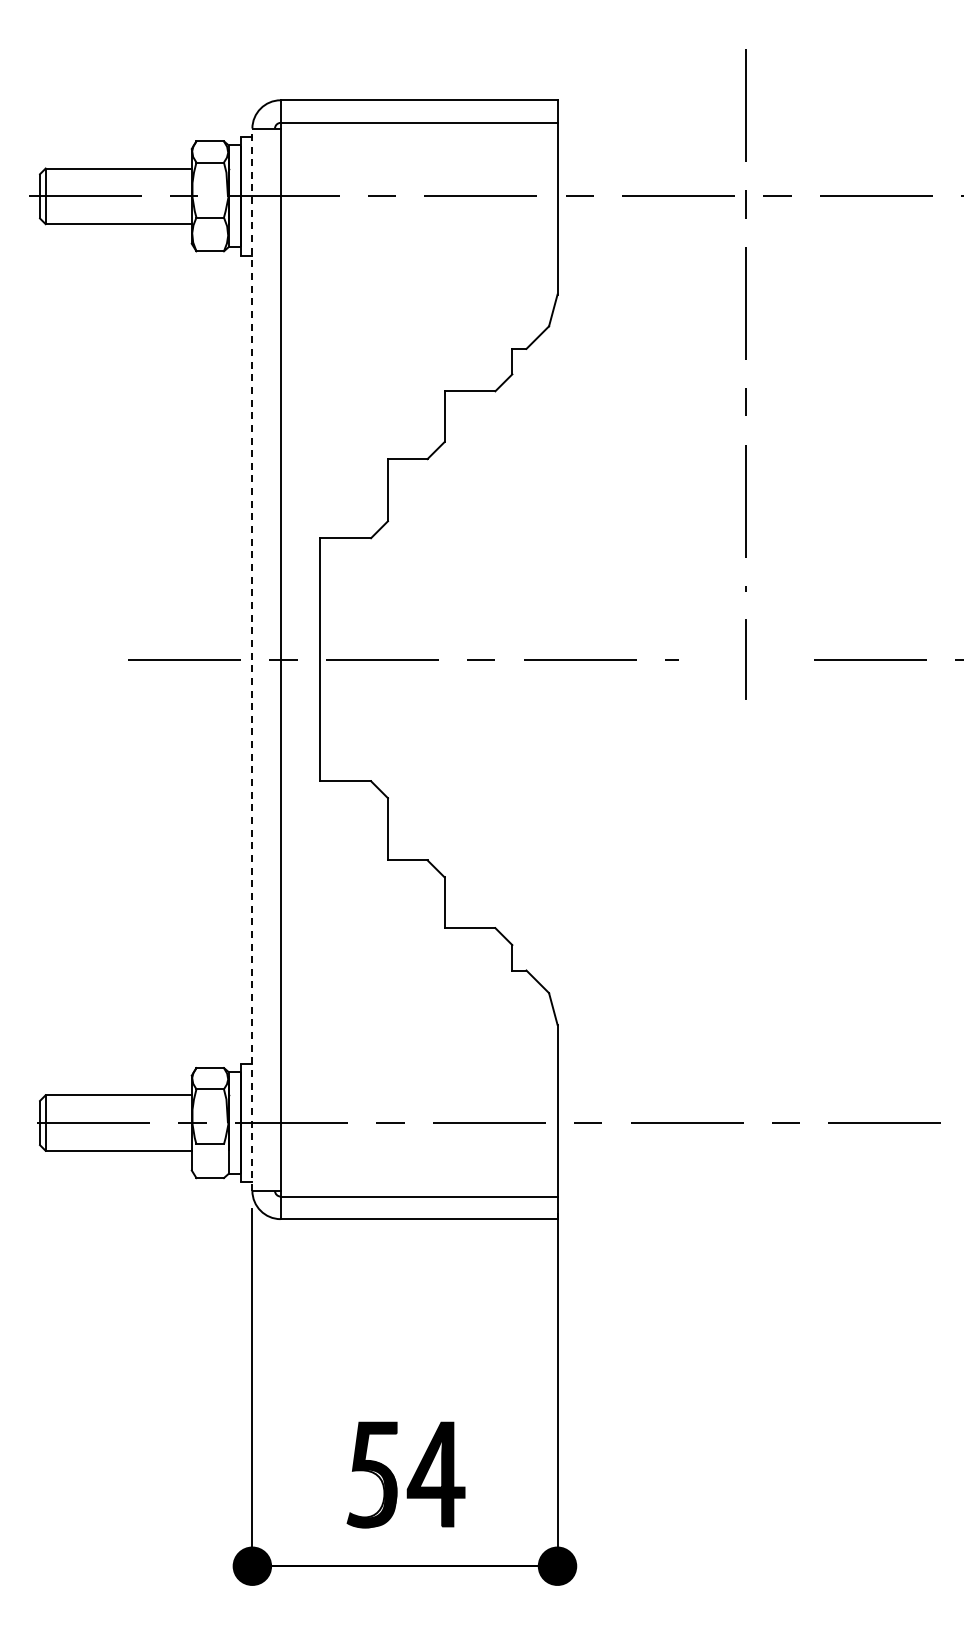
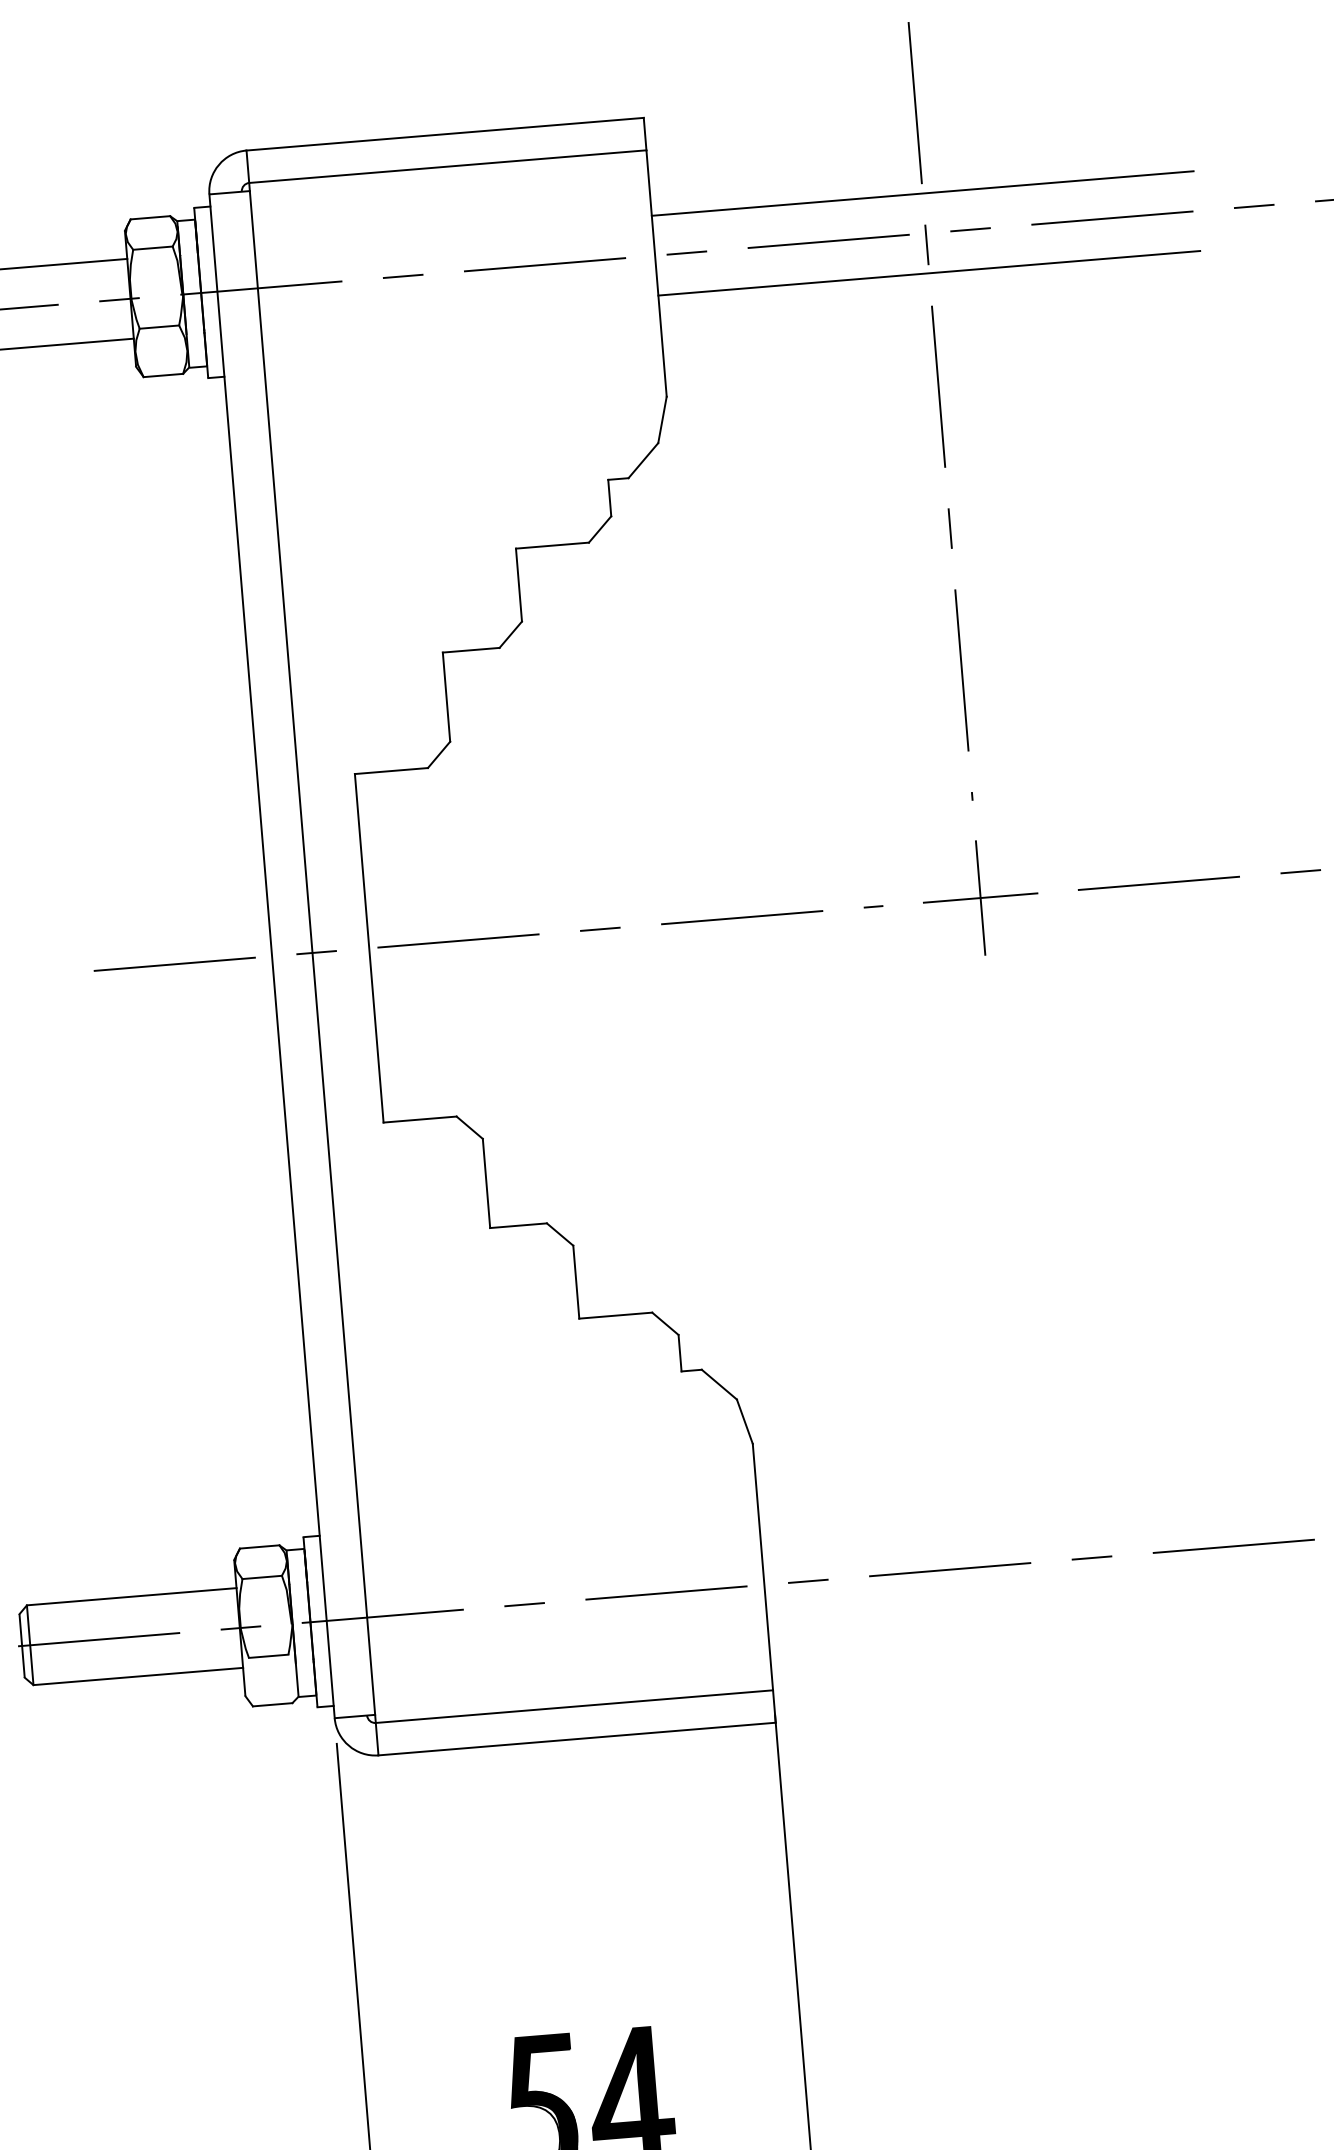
line: (746, 168) -> (922, 193), added
line: (746, 224) -> (929, 273), added
line: (252, 659) -> (272, 955), dashed -> solid
line: (745, 659) -> (979, 897), added

